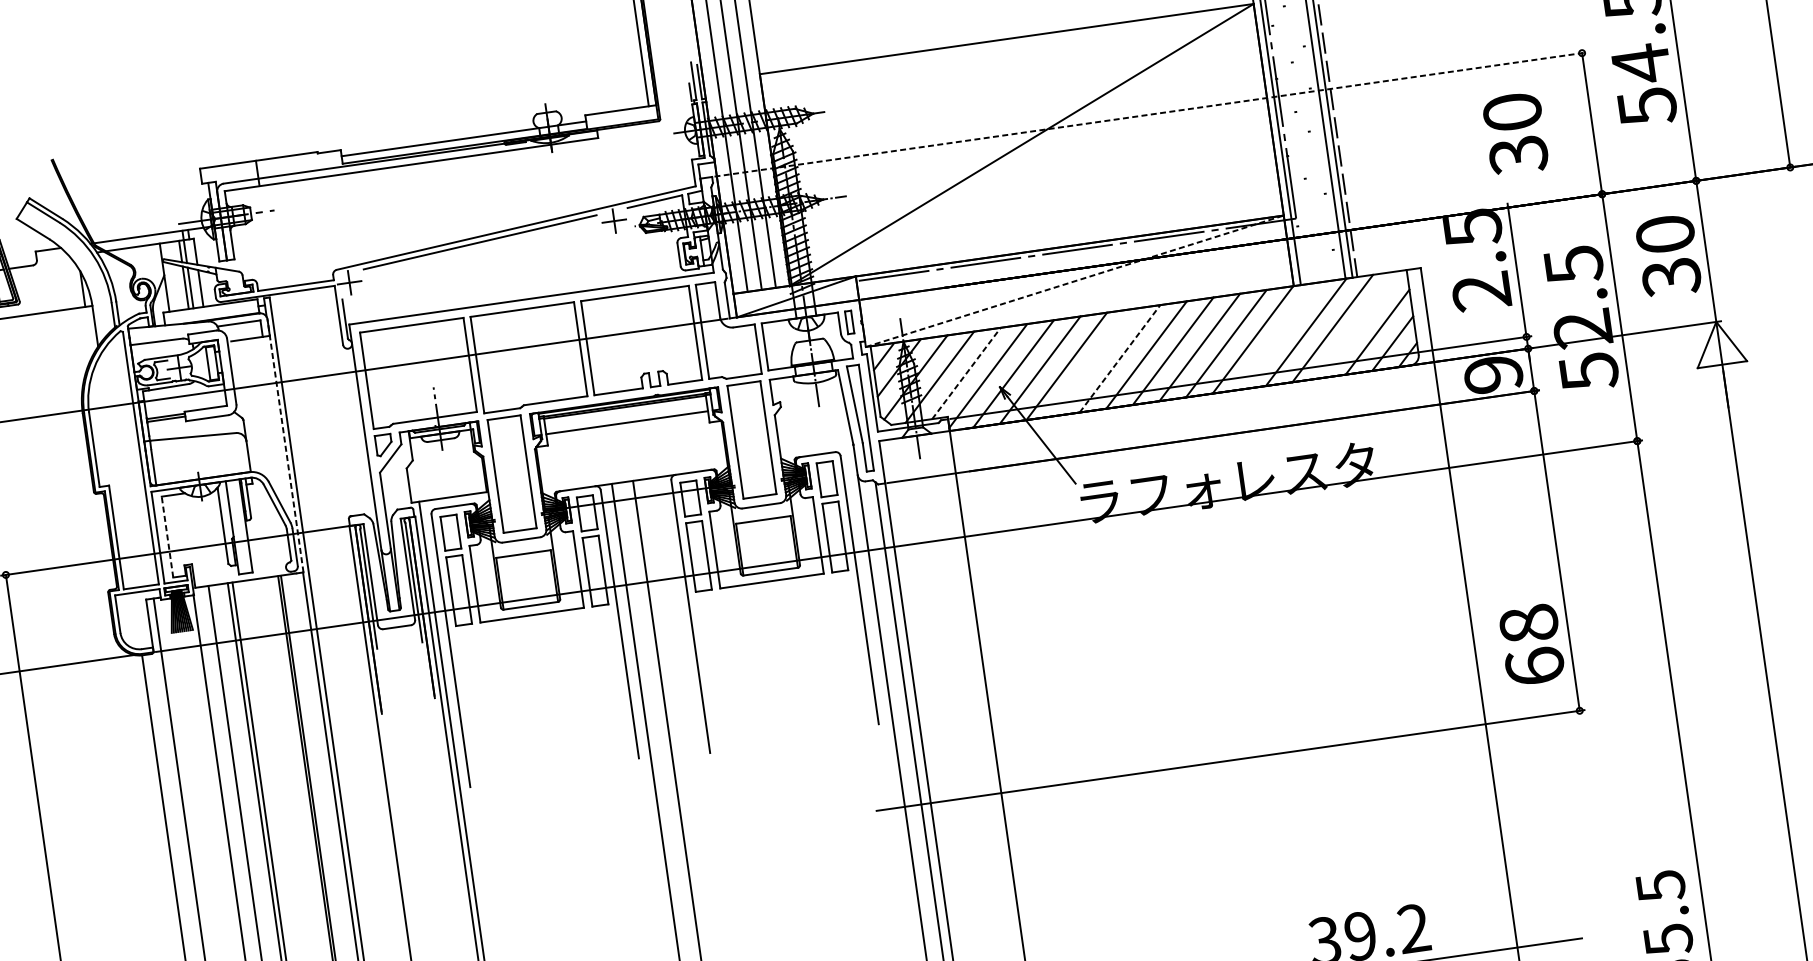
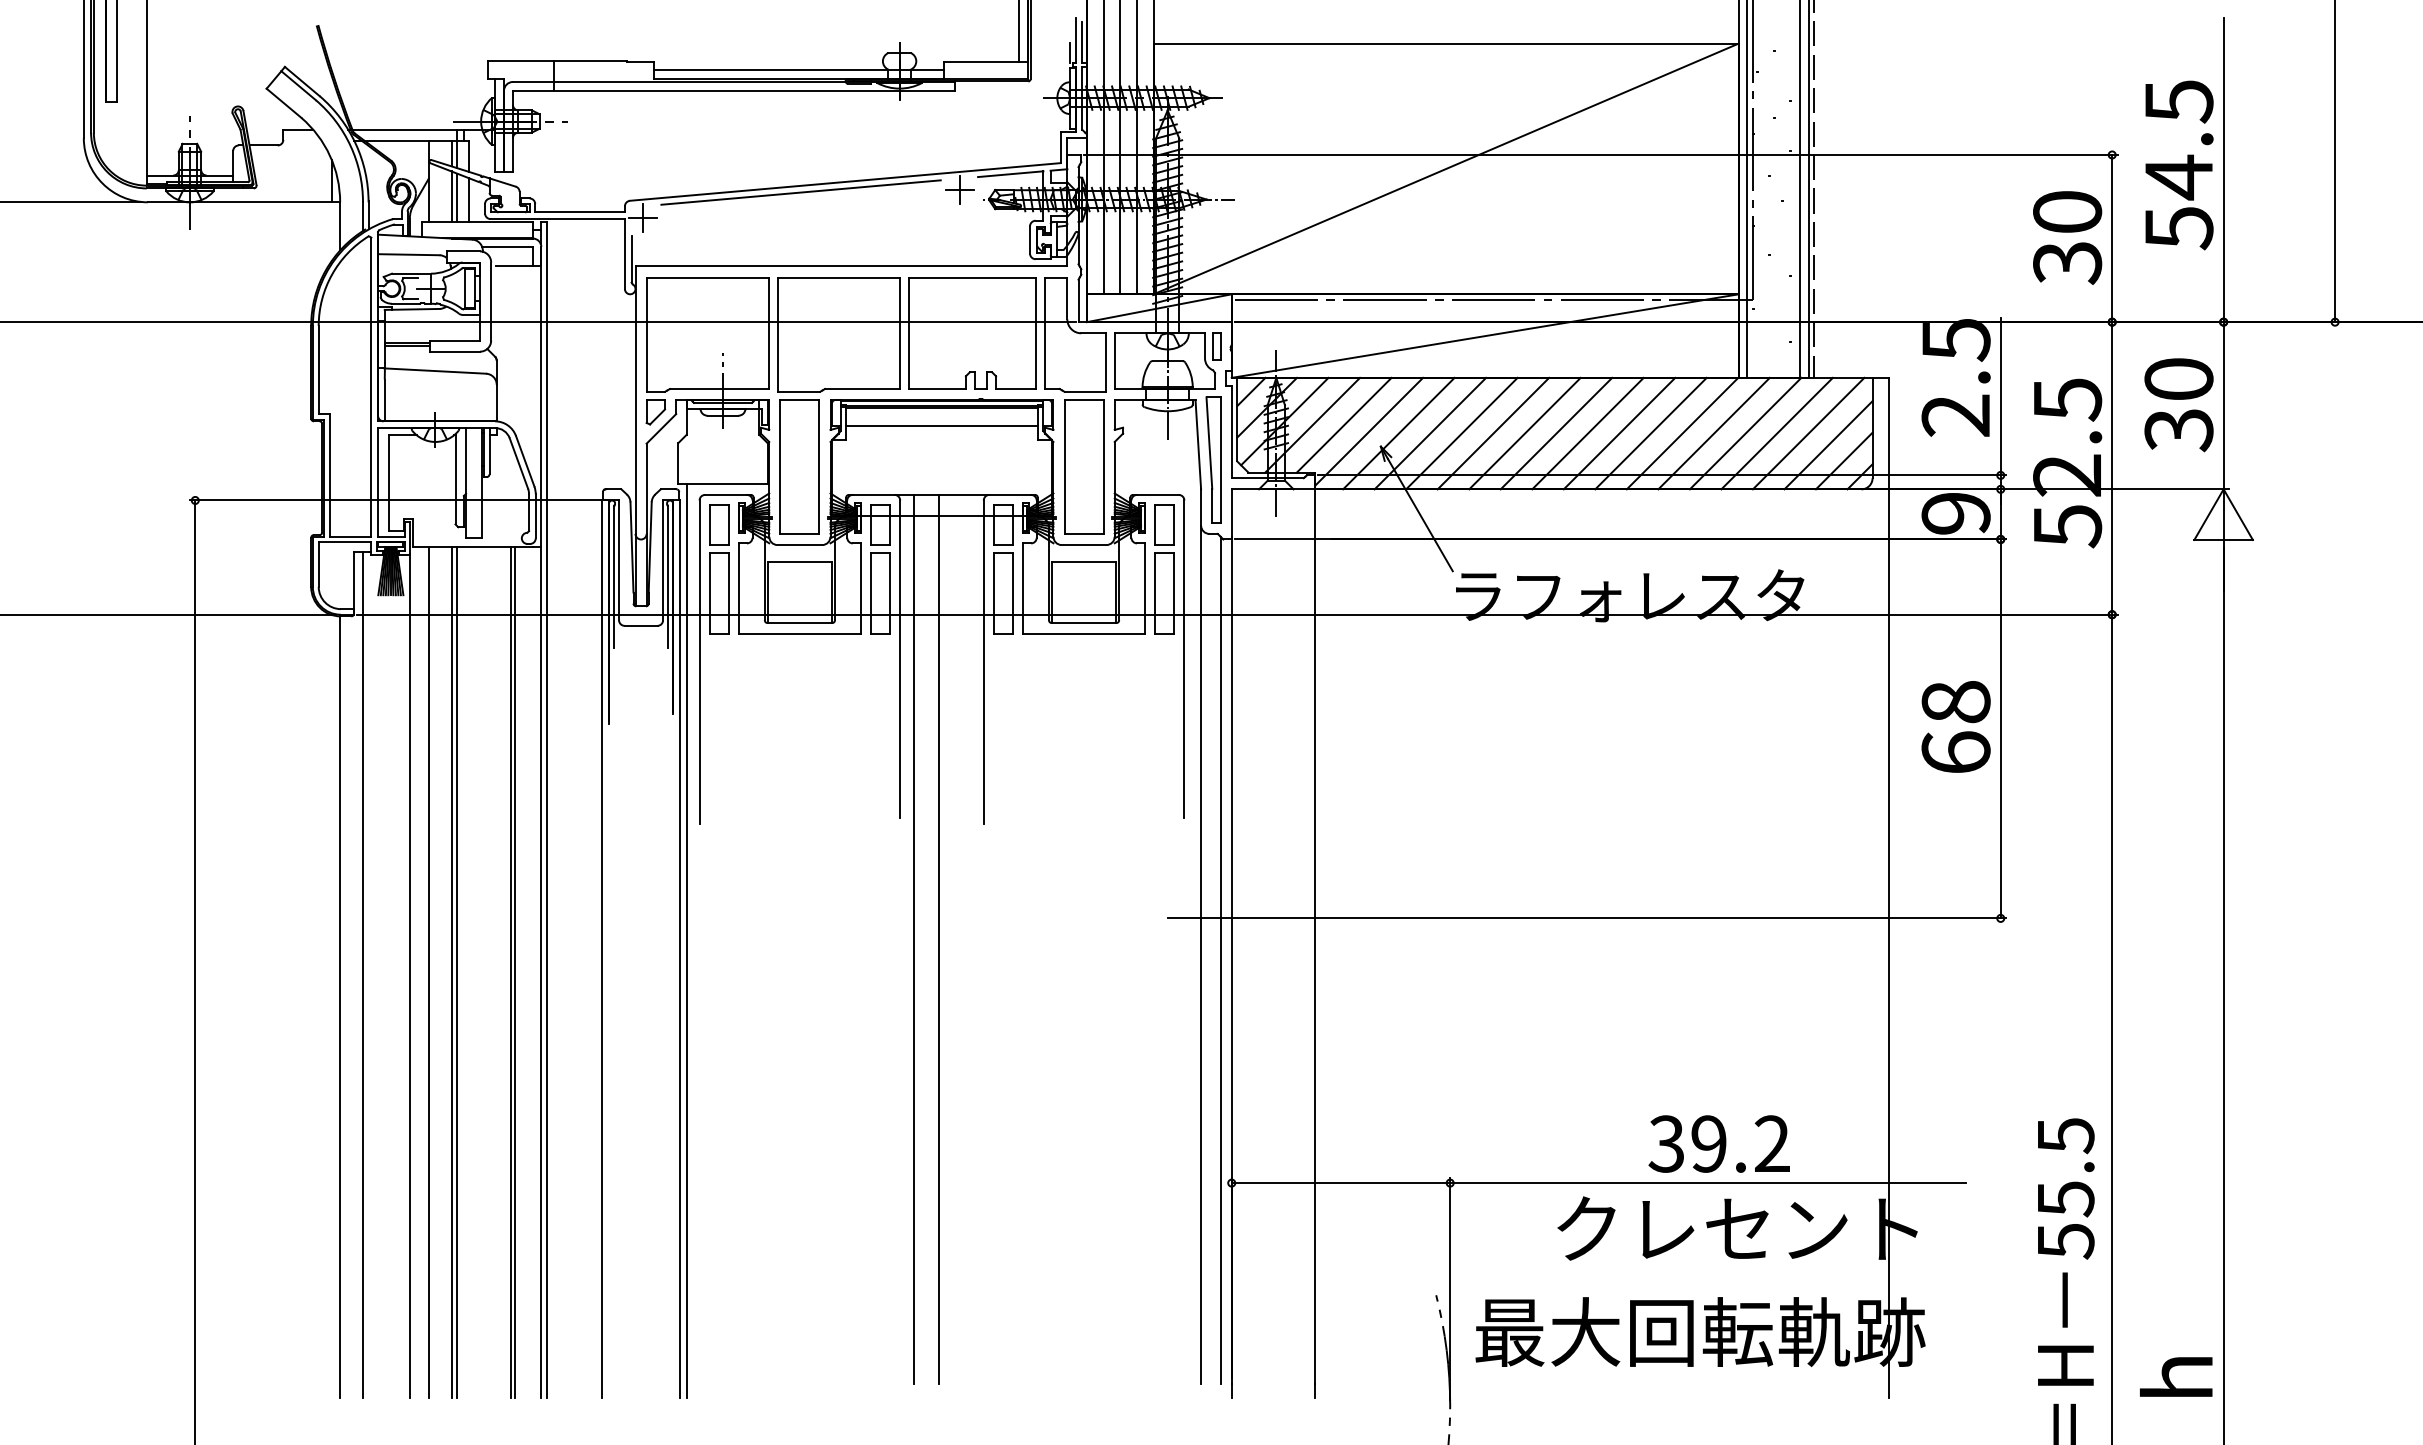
line: (1150, 115) -> (1600, 155), dashed -> solid
text: (1515, 133) -> (2067, 237), moved
line: (1075, 281) -> (1485, 336), dashed -> solid
line: (1359, 324) -> (1808, 433), added
line: (1279, 336) -> (1713, 433), added
line: (1119, 358) -> (1524, 433), dashed -> solid
line: (1093, 362) -> (1493, 433), added
line: (966, 373) -> (1344, 425), dashed -> solid
line: (285, 445) -> (541, 396), dashed -> solid
line: (167, 537) -> (389, 483), dashed -> solid
text: (1531, 644) -> (1955, 726), moved

